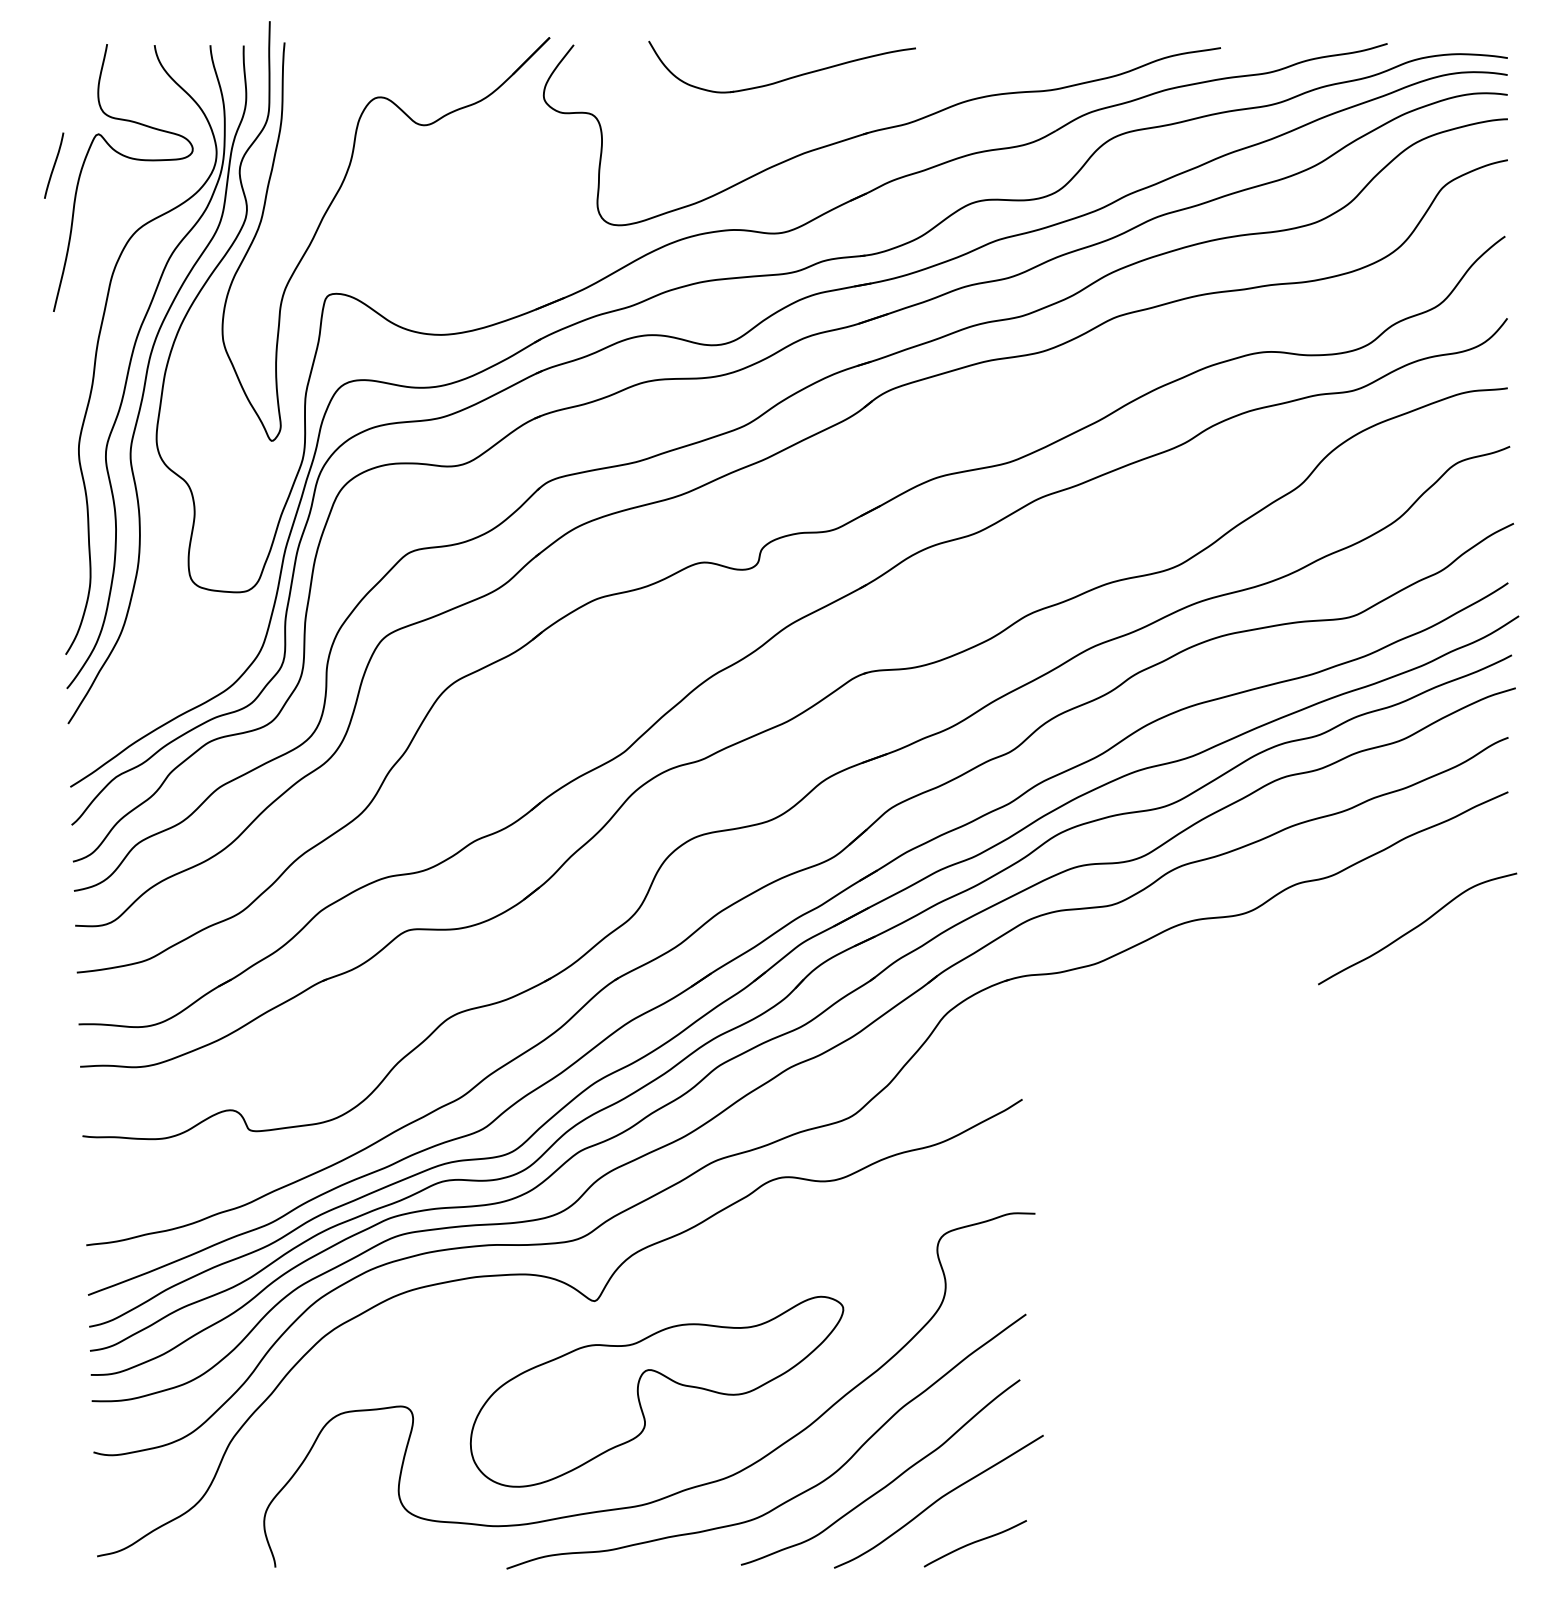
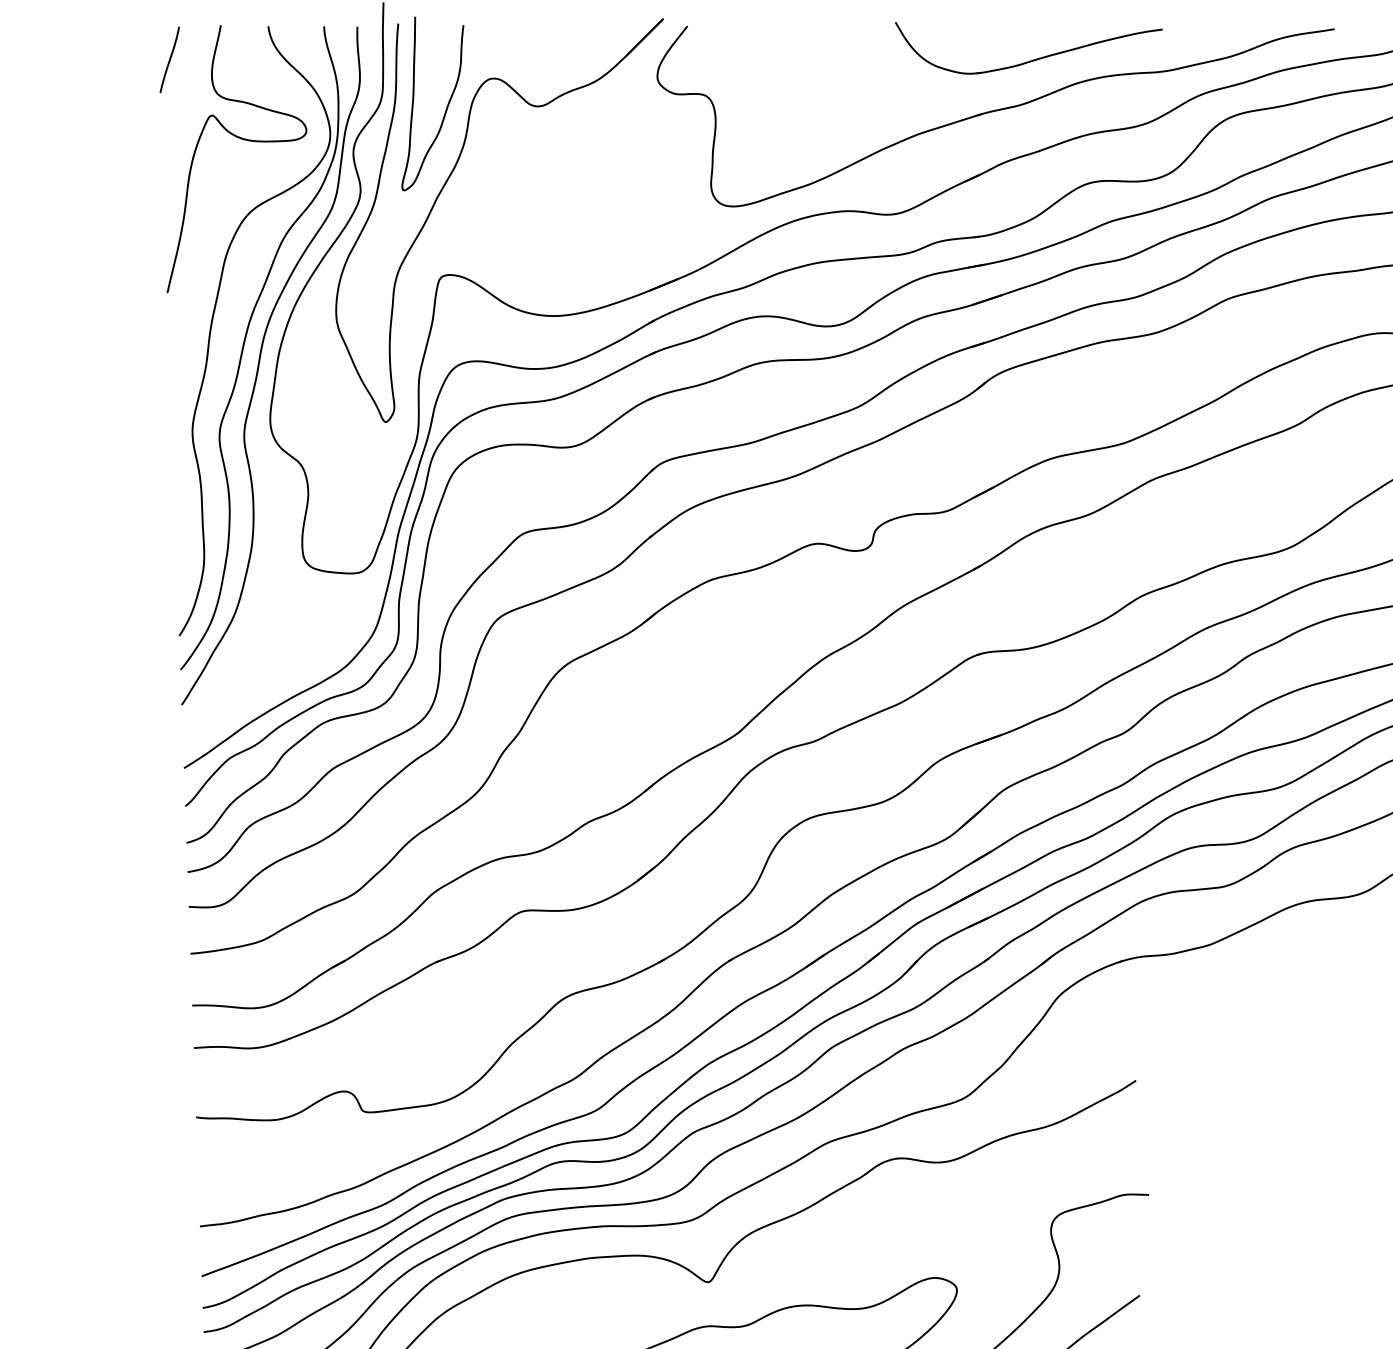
part: (785, 78) -> (1032, 59), moved
curve: (332, 126) -> (446, 107), added
line: (54, 165) -> (170, 59), moved

